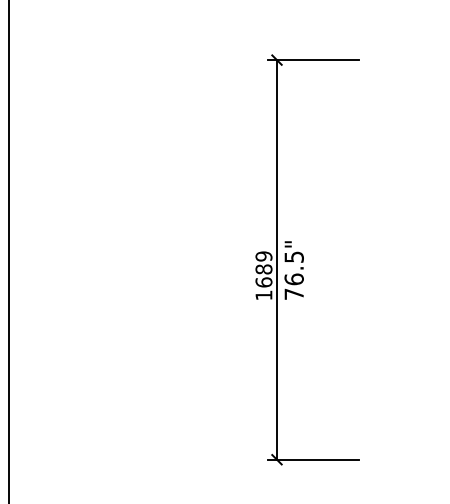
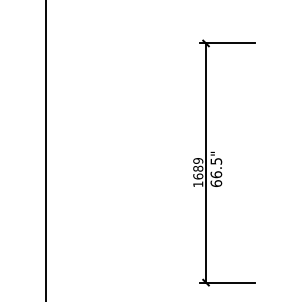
text: (294, 294) -> (216, 183), 76.5" -> 66.5"

